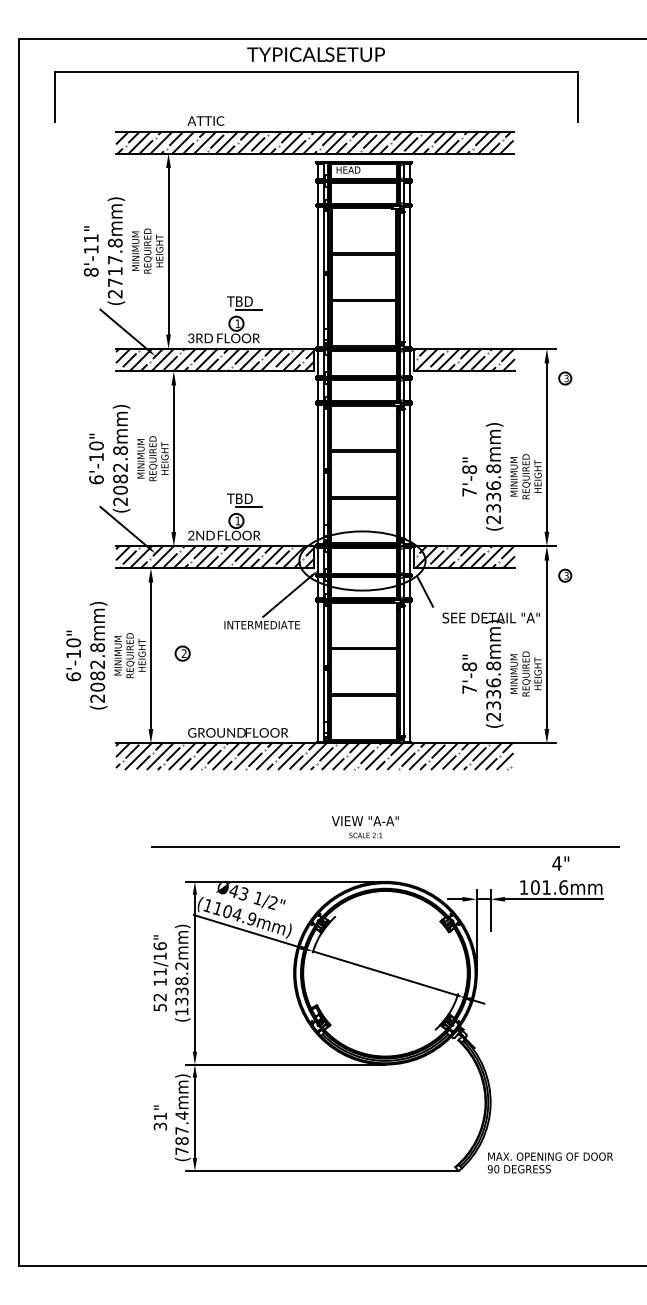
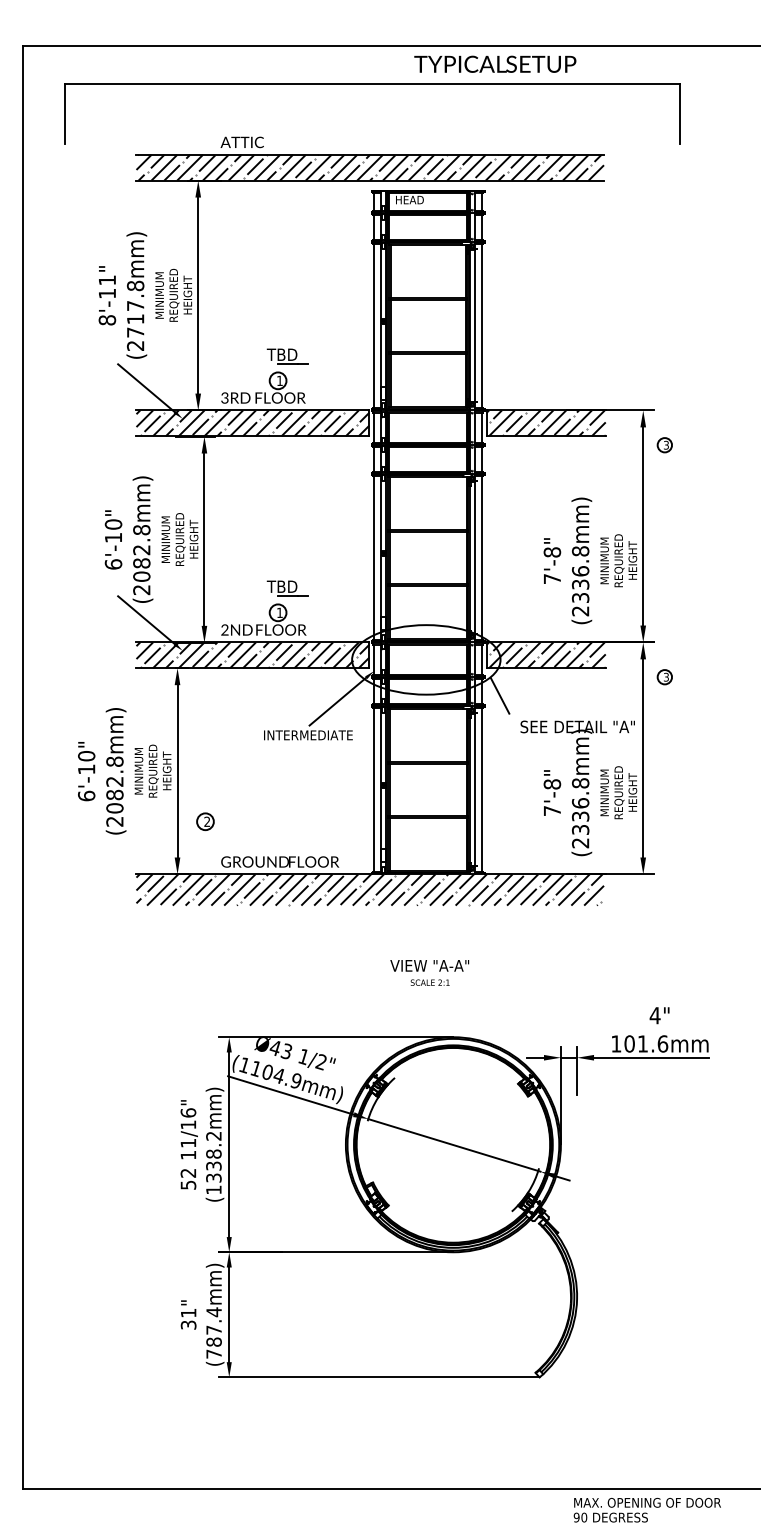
text: (315, 54) -> (494, 64), moved
part: (182, 653) -> (205, 821), moved
line: (385, 846) -> (453, 995), removed
text: (549, 1162) -> (646, 1509), moved

